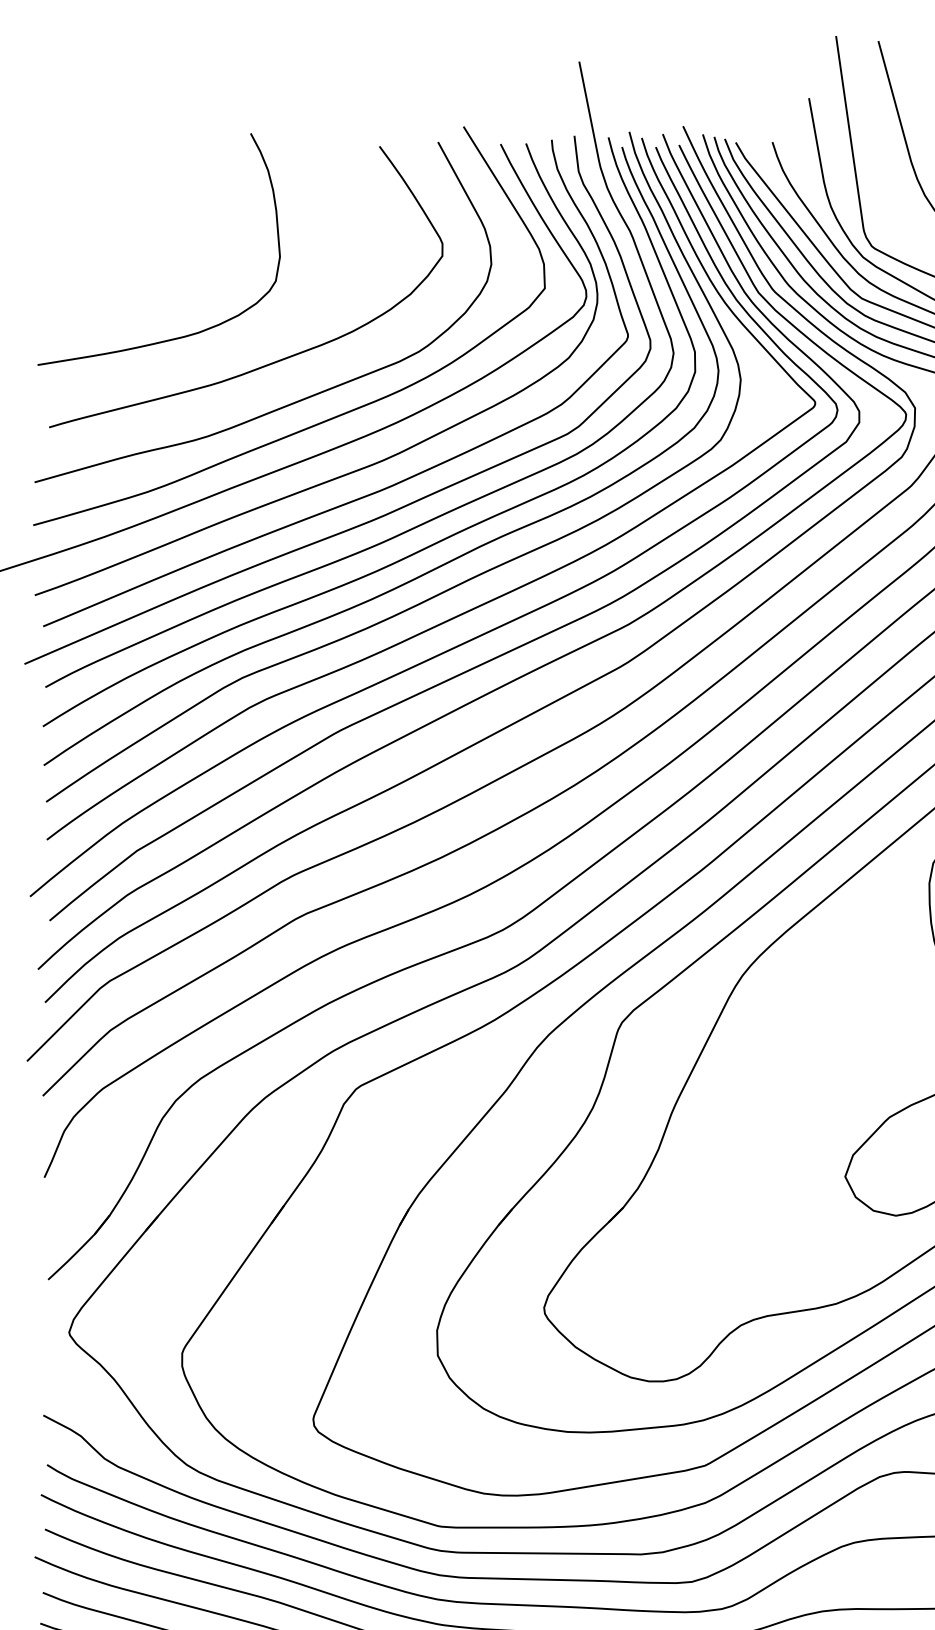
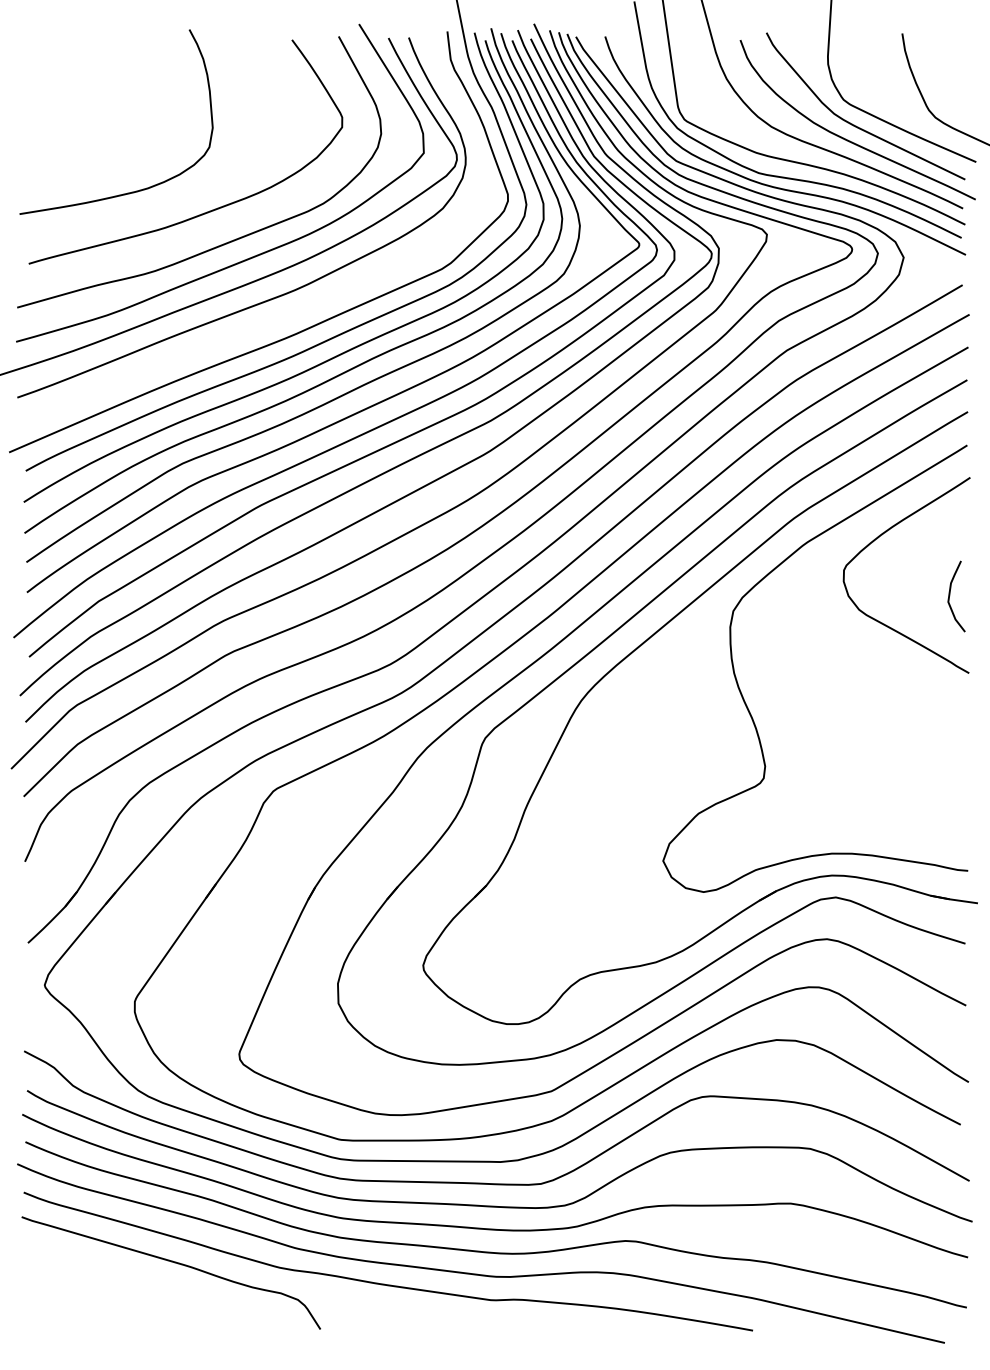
curve: (378, 489) -> (291, 313), removed

